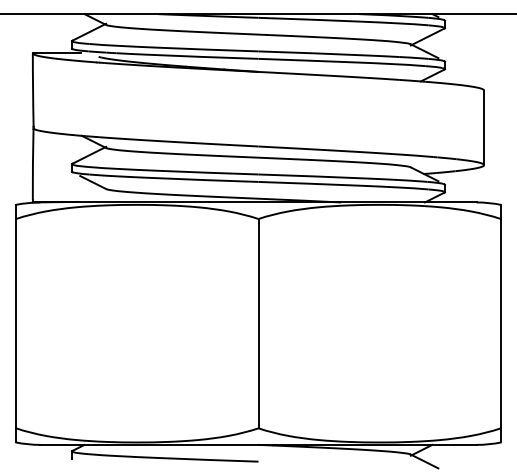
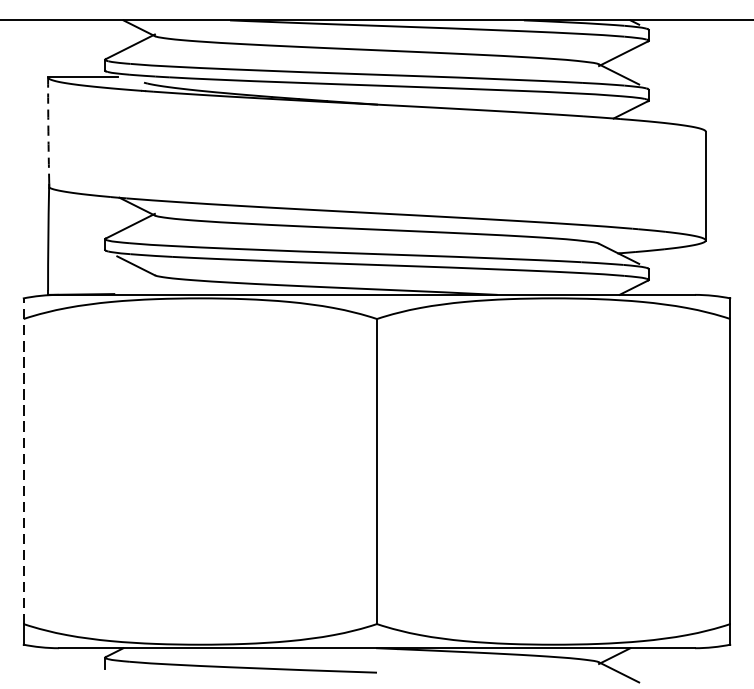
arc: (33, 90) -> (49, 131), solid -> dashed
line: (16, 316) -> (24, 461), solid -> dashed

